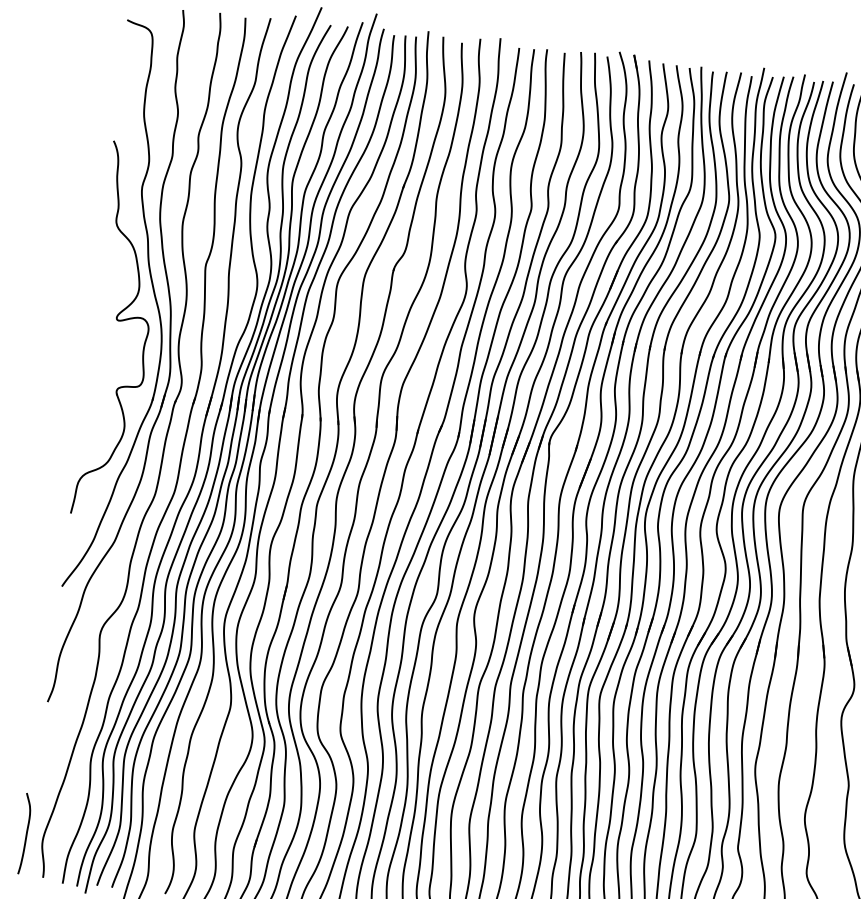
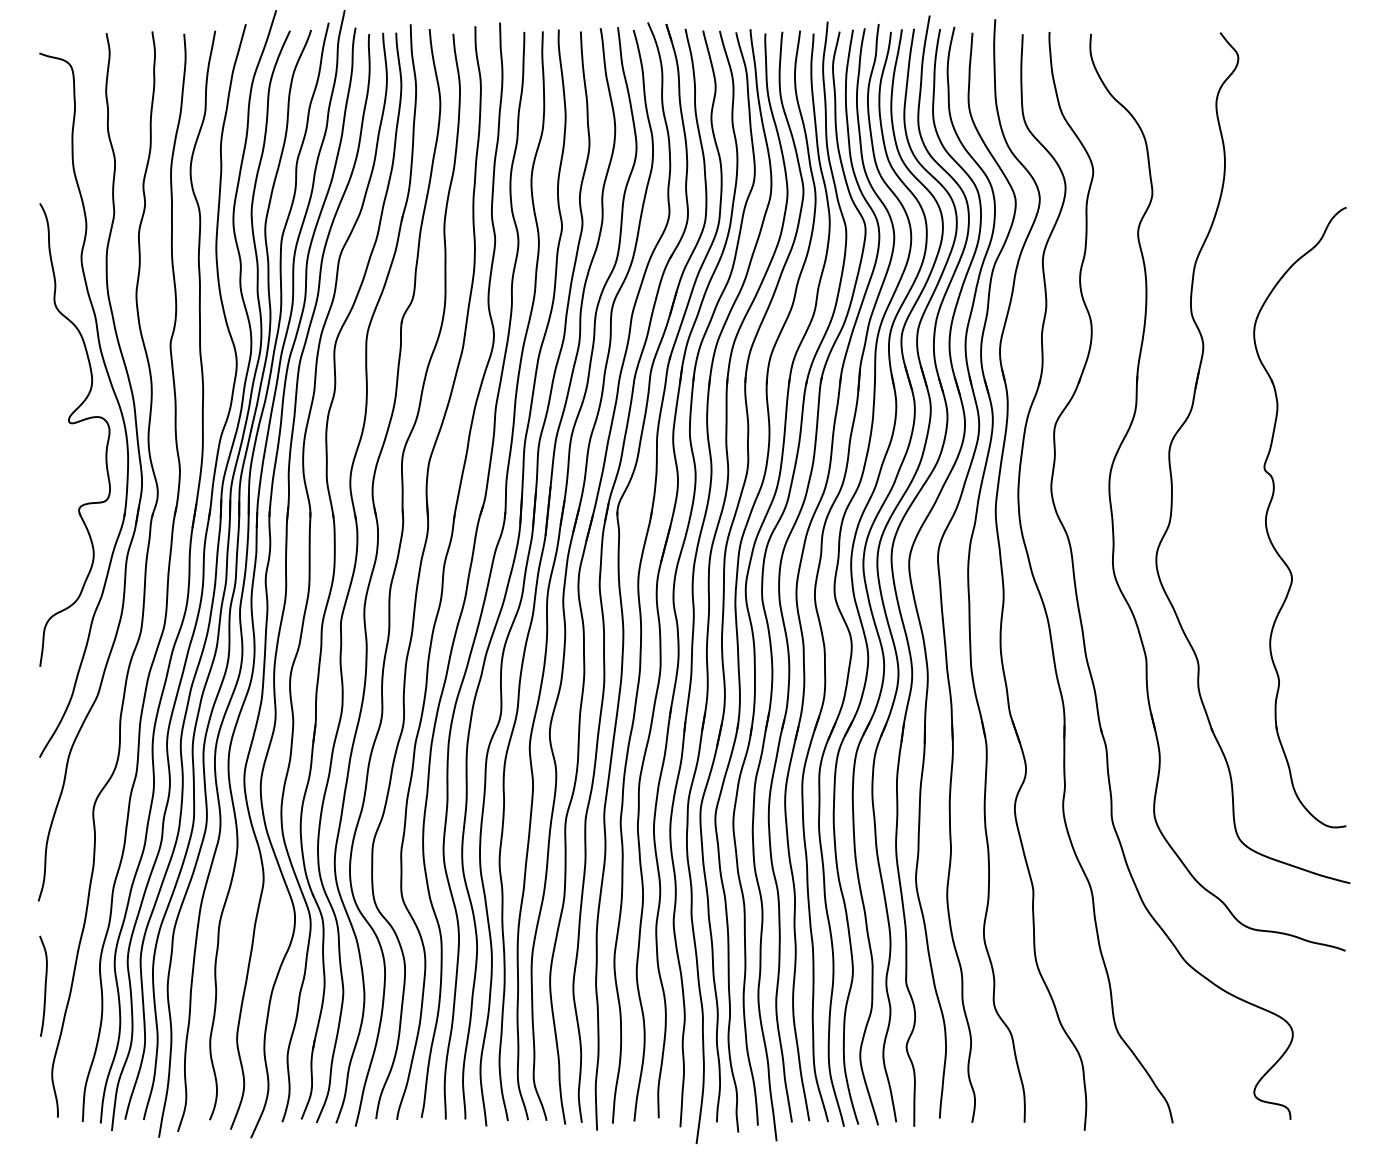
curve: (25, 833) -> (44, 985), moved

